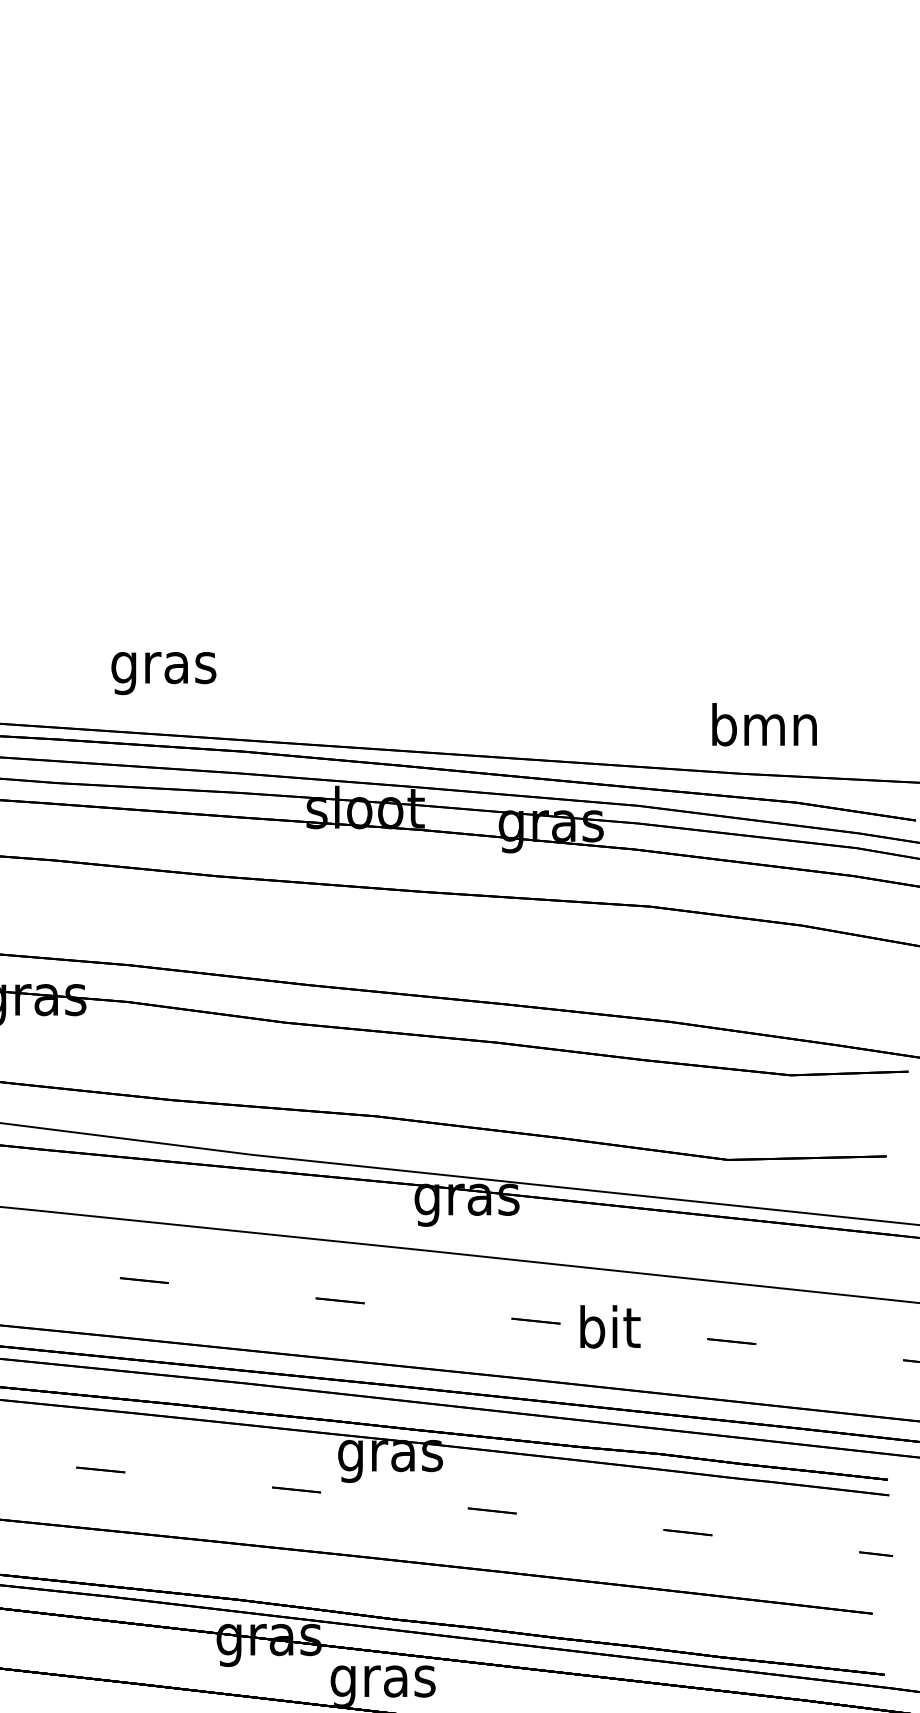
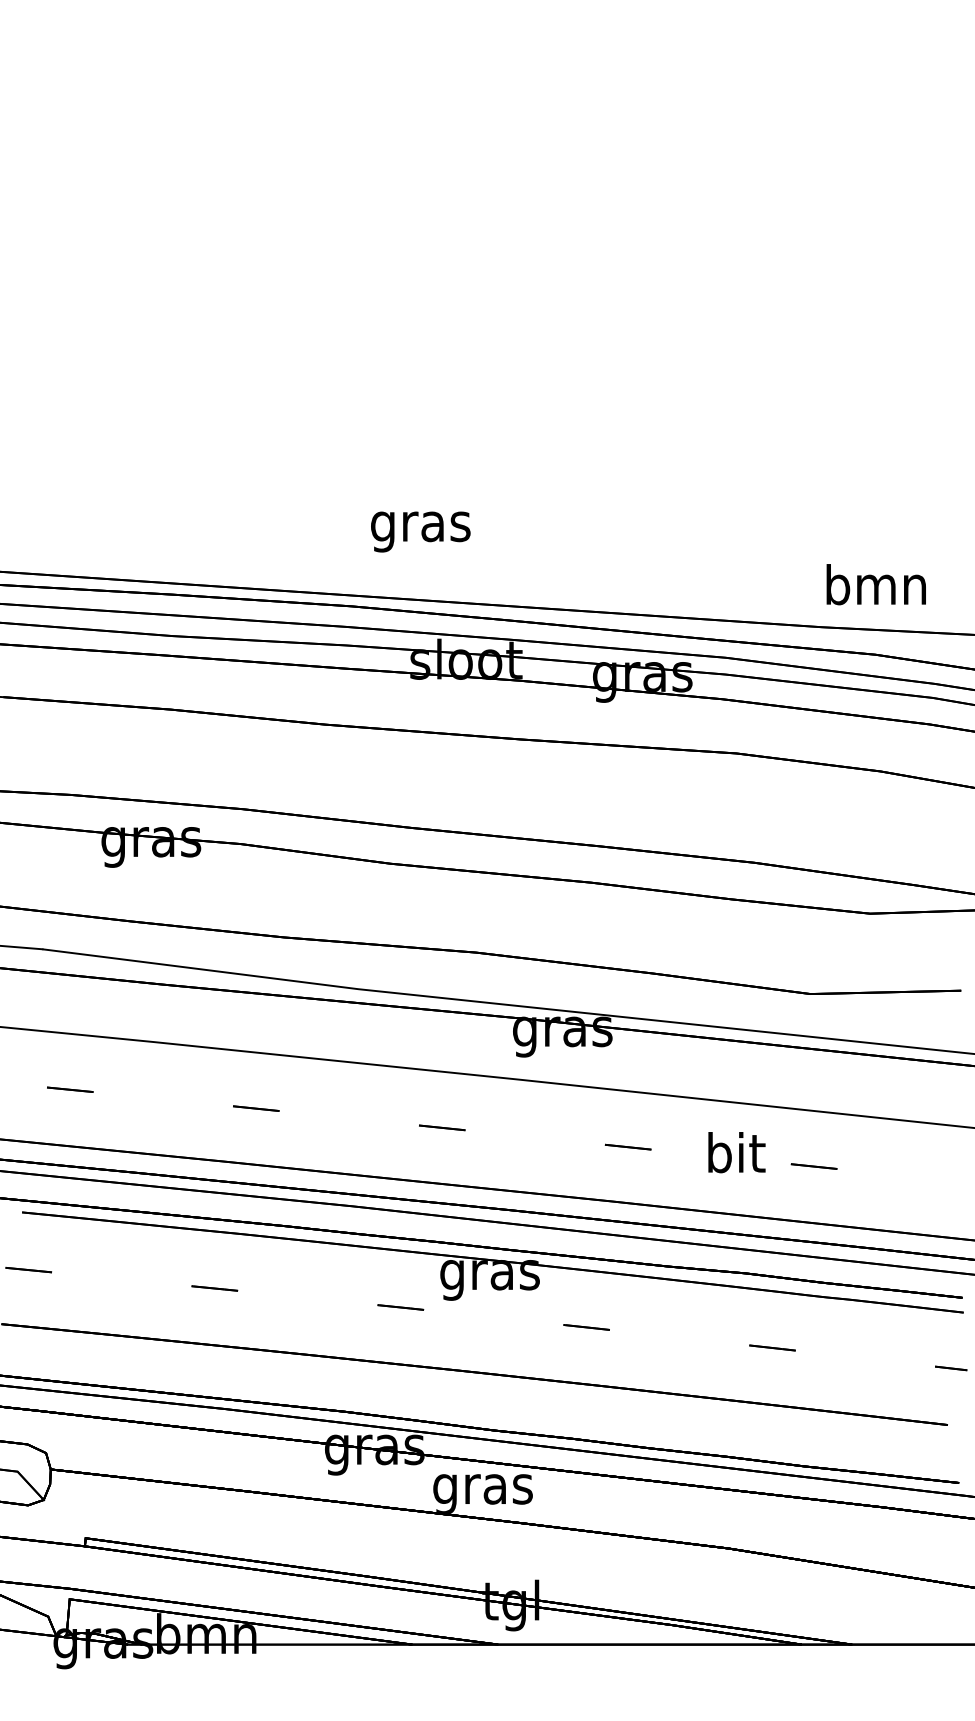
text: (163, 672) -> (420, 531), moved
text: (763, 724) -> (875, 584), moved
text: (610, 1326) -> (736, 1152), moved

